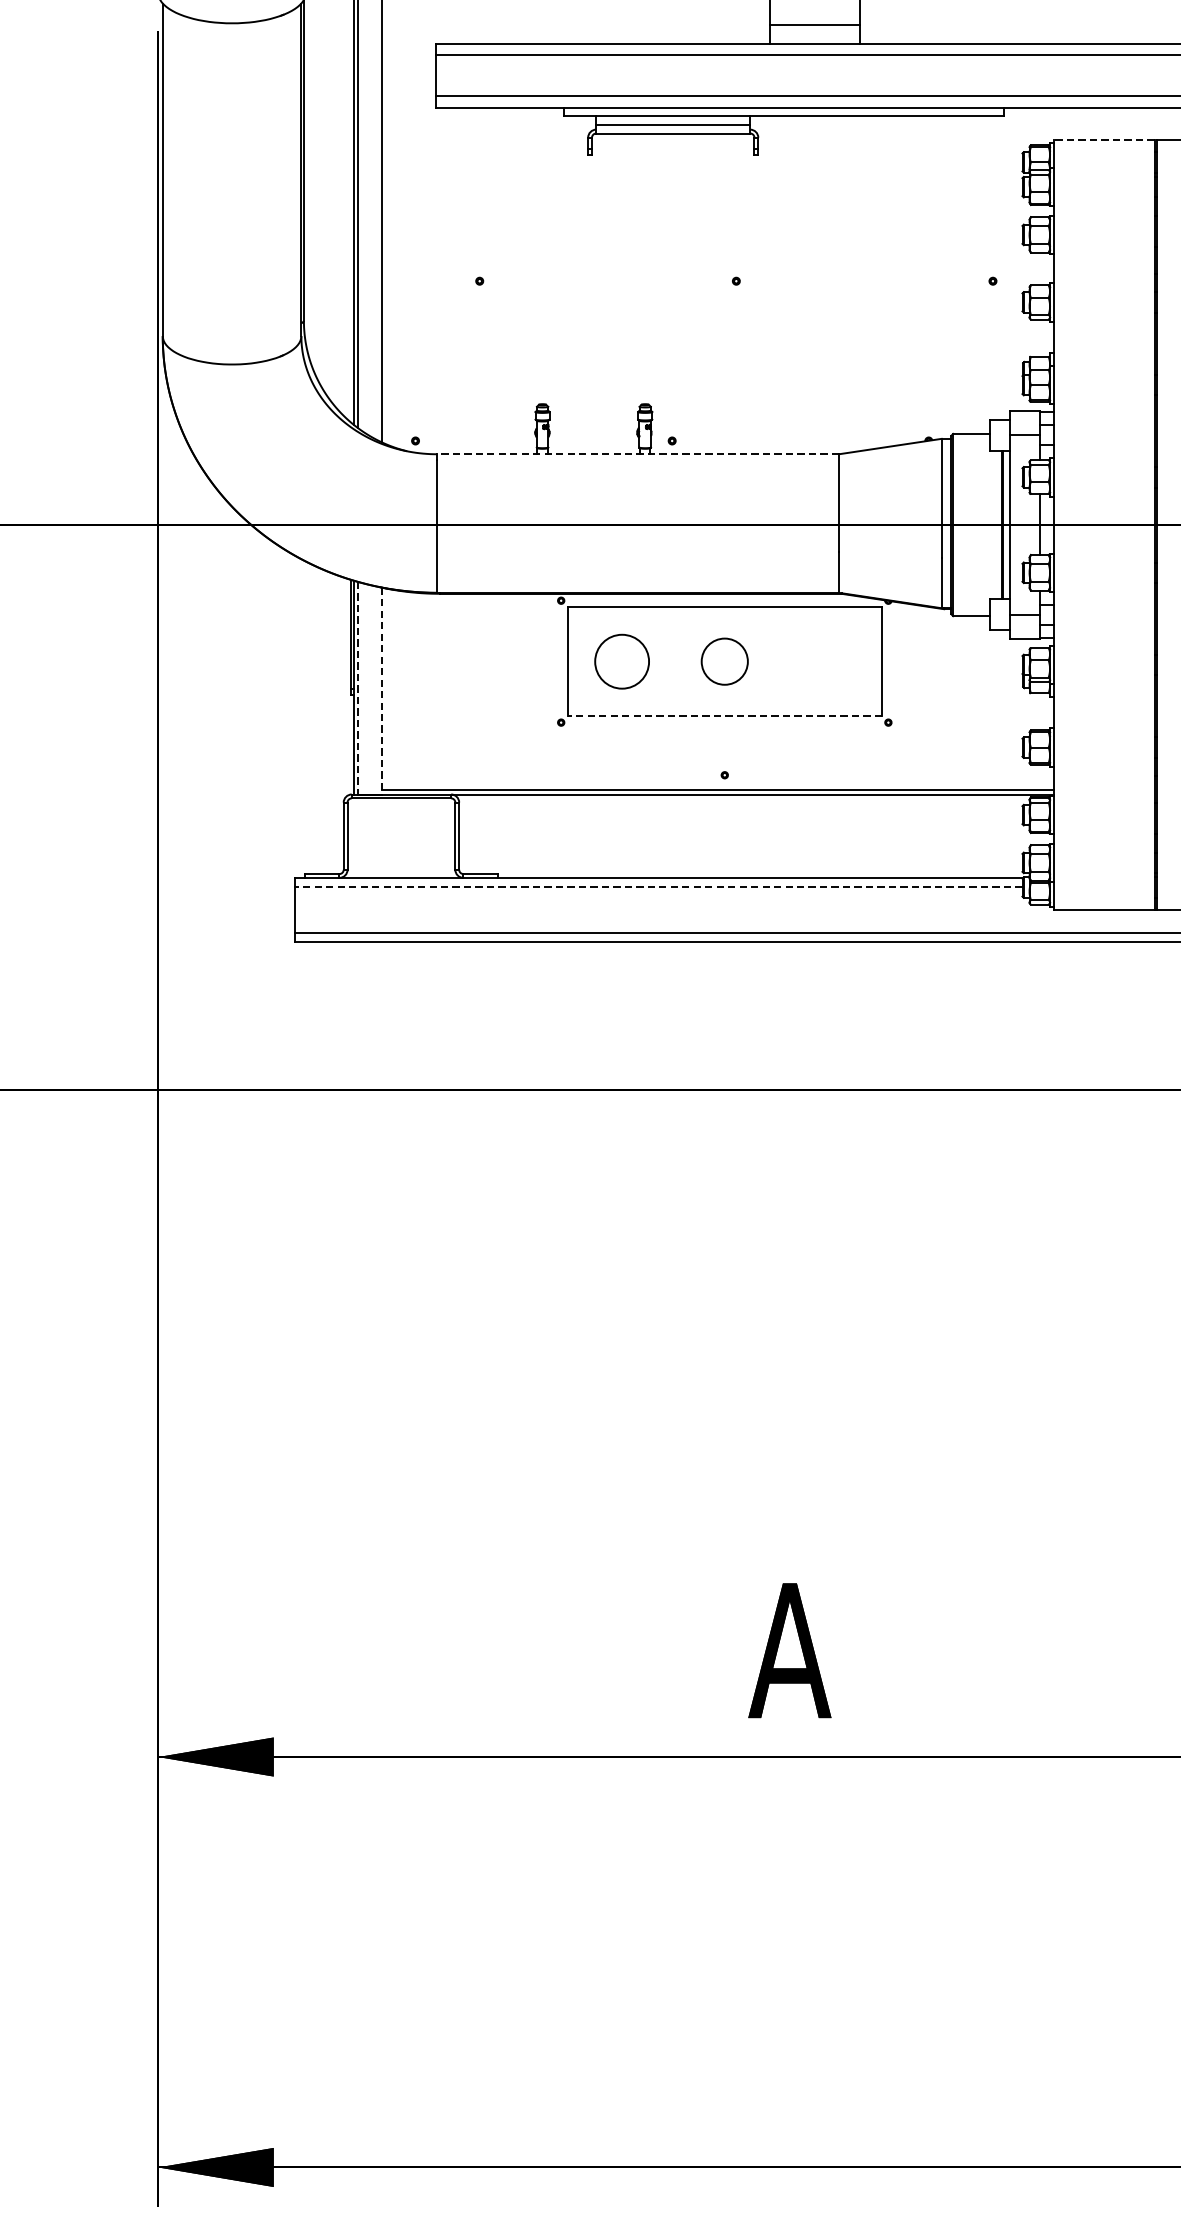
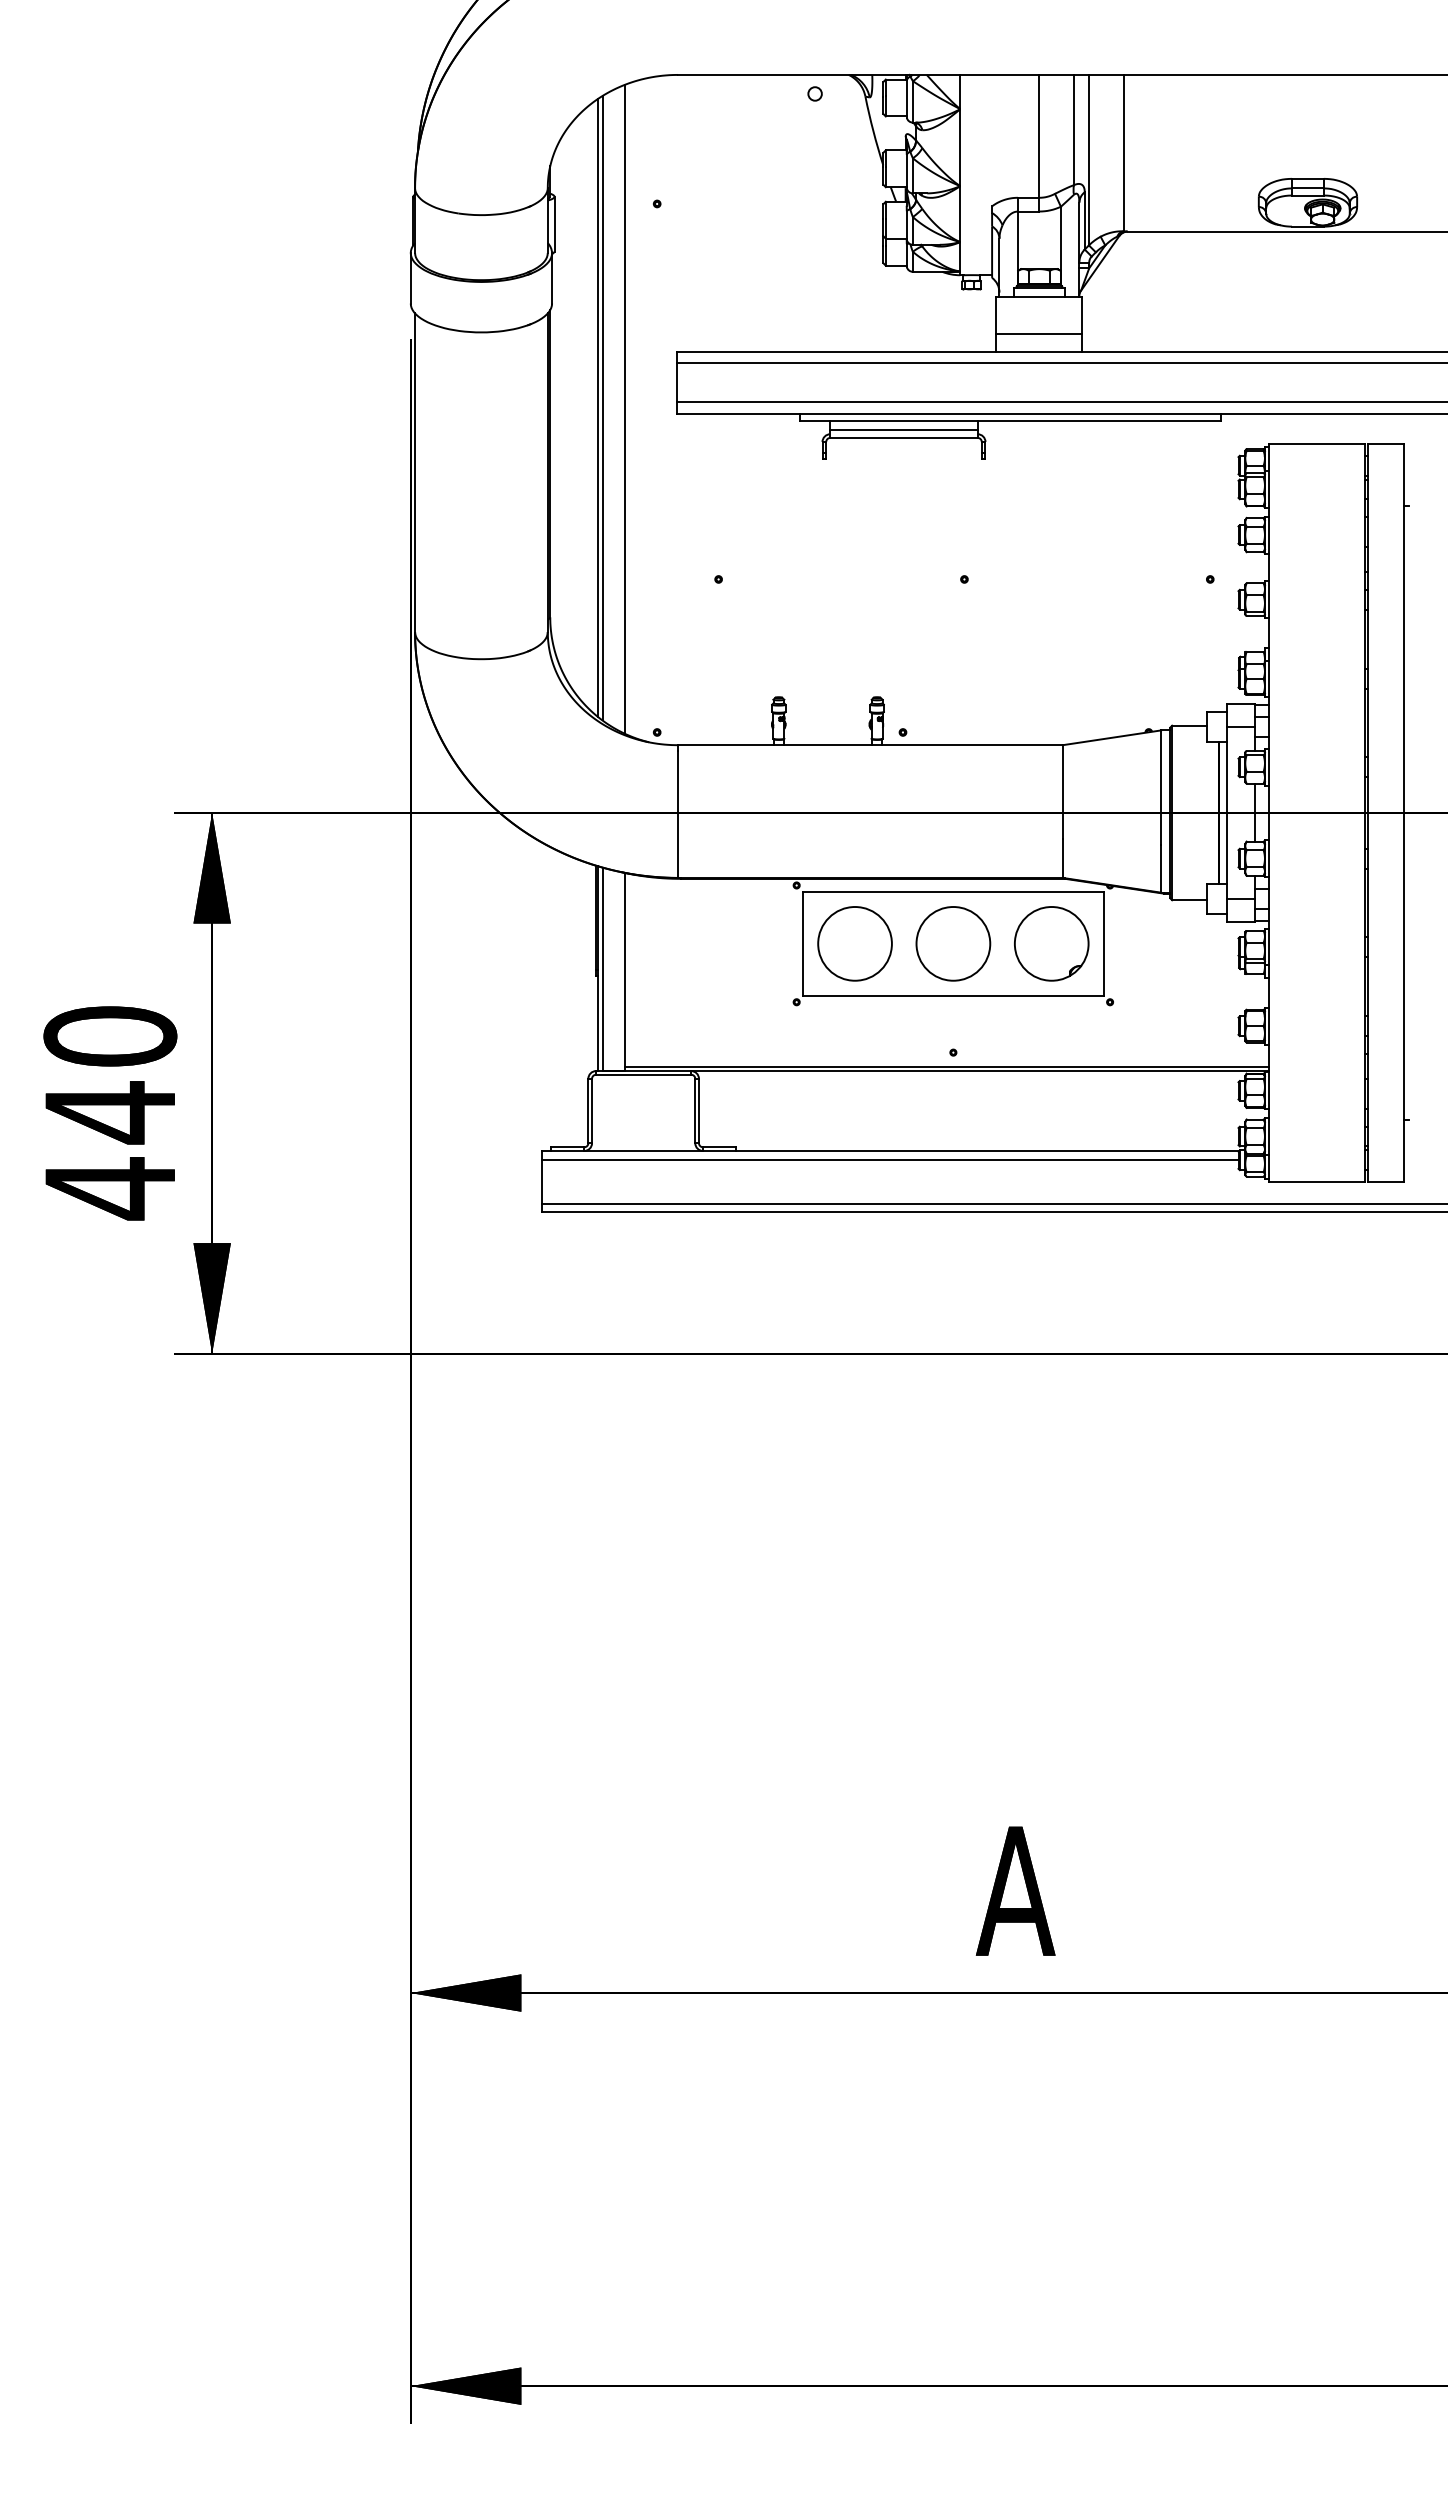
line: (1103, 140) -> (1316, 444), dashed -> solid
line: (637, 454) -> (869, 745), dashed -> solid
circle: (621, 661) -> (854, 943), size x1.43
circle: (724, 661) -> (953, 943), size x1.67
part: (827, 661) -> (1051, 943), added
line: (358, 688) -> (602, 969), dashed -> solid
line: (382, 691) -> (625, 972), dashed -> solid
line: (724, 716) -> (953, 996), dashed -> solid
line: (658, 886) -> (889, 1159), dashed -> solid

